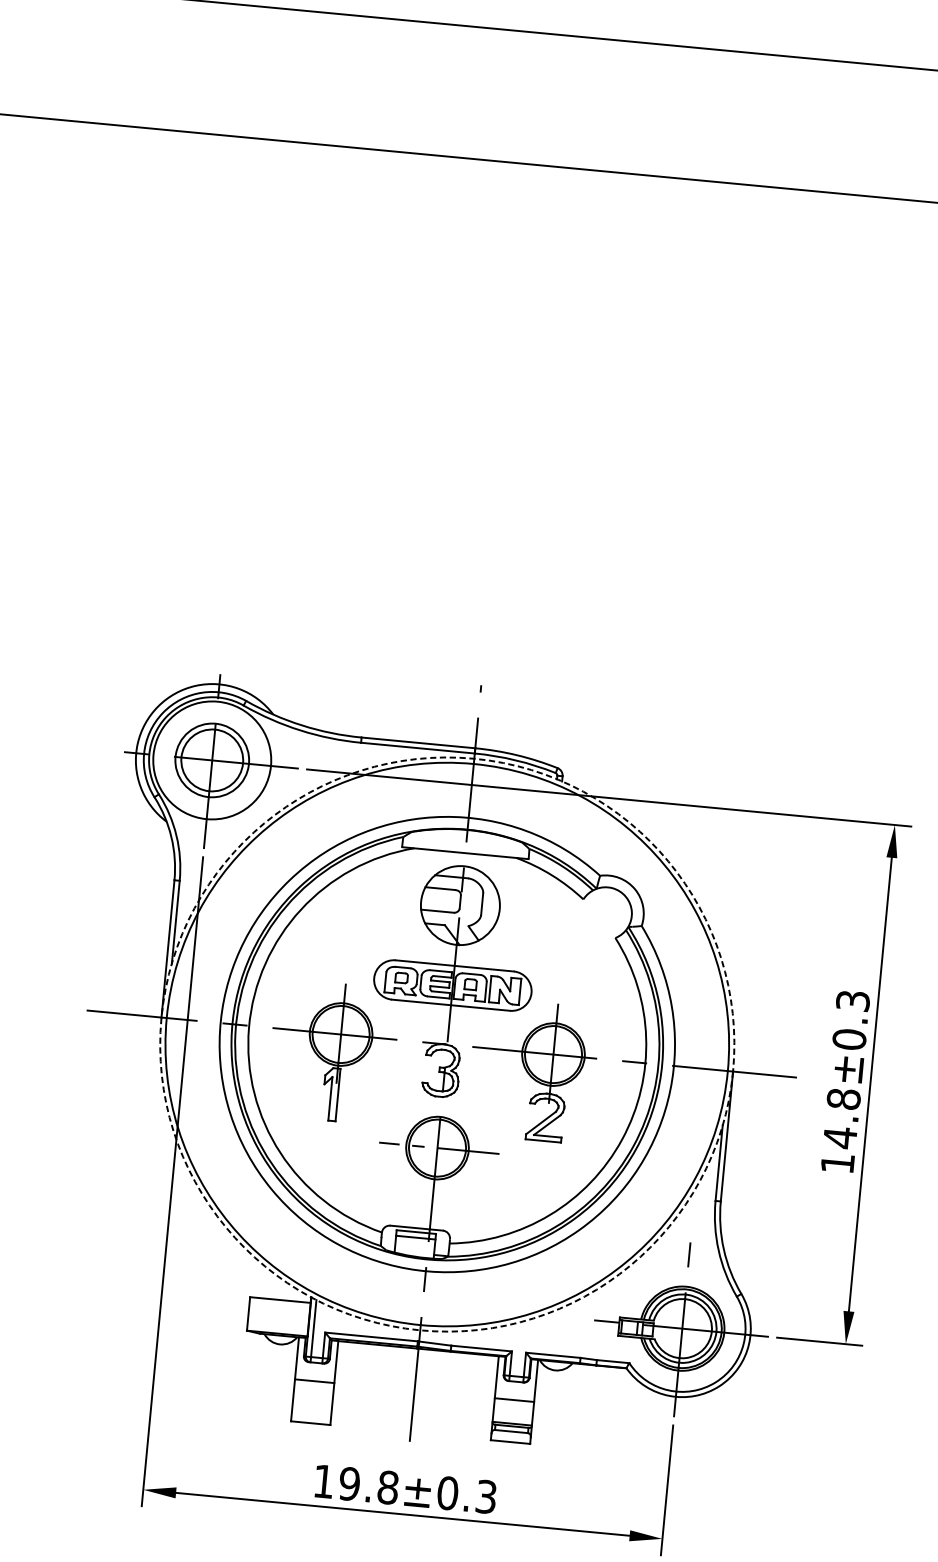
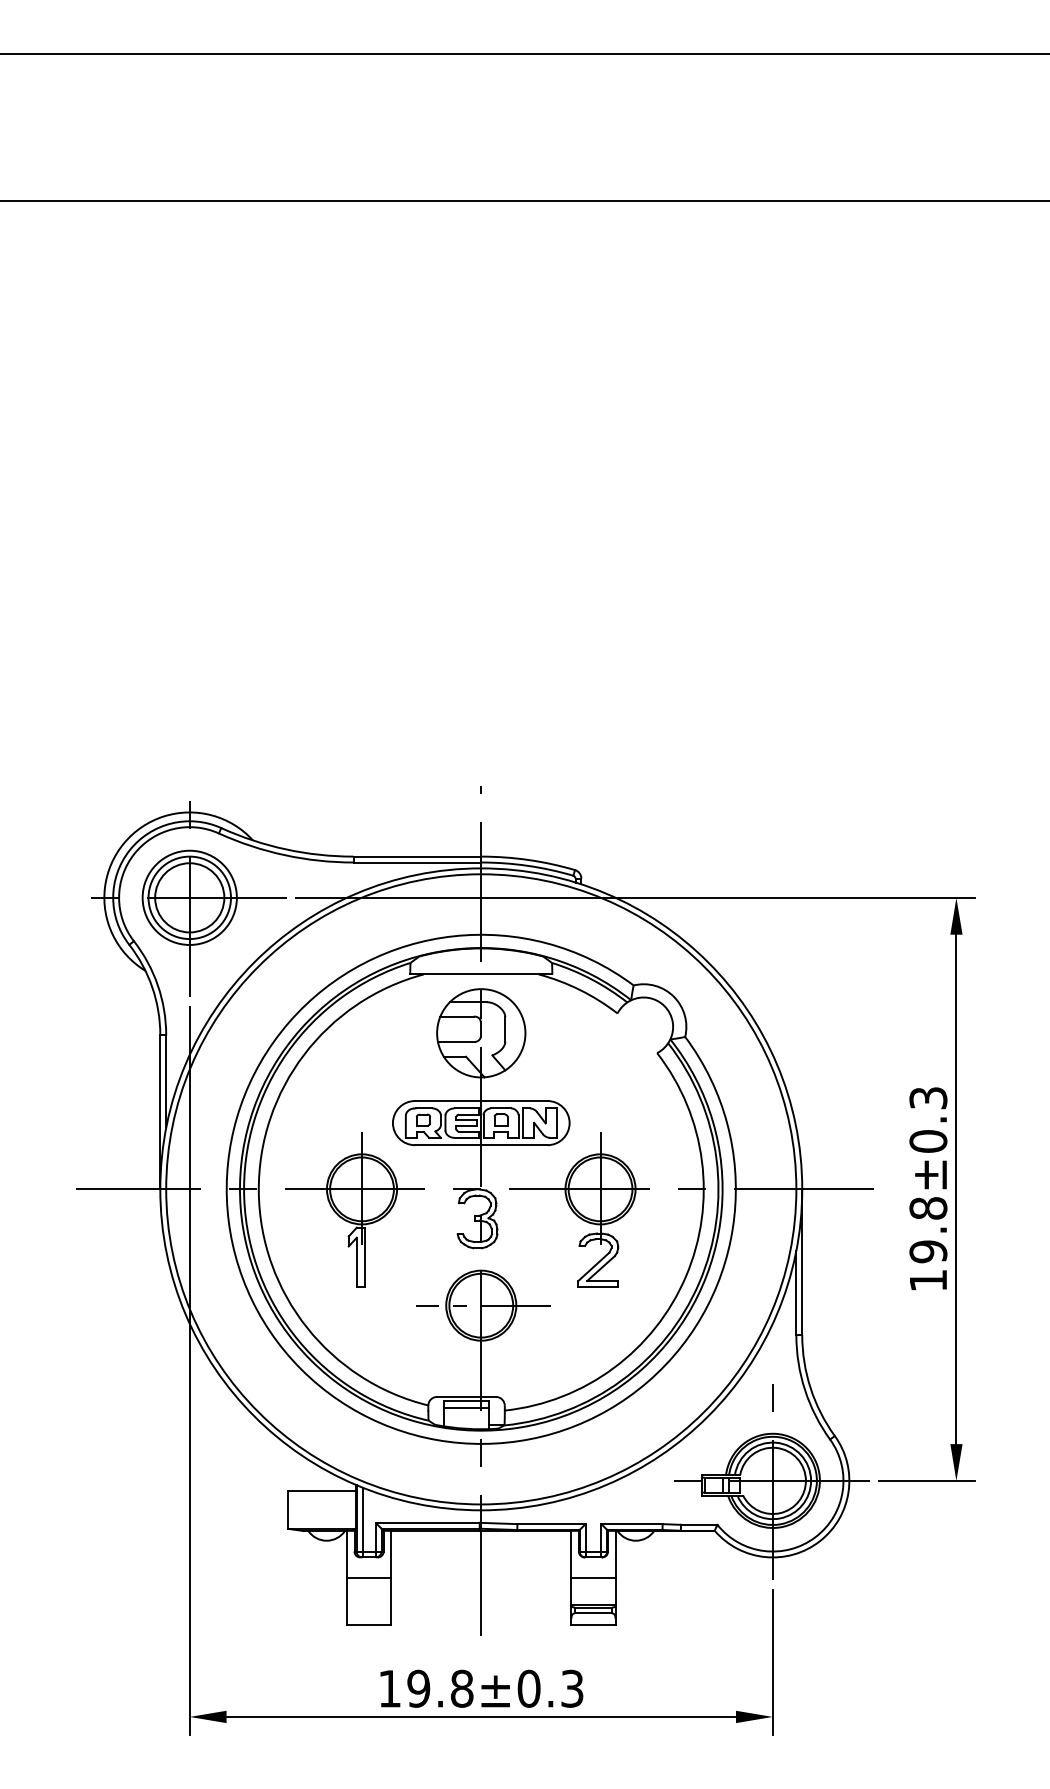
circle: (212, 760) -> (189, 897), size x0.71
circle: (447, 1044) -> (481, 1189), dashed -> solid
text: (840, 1137) -> (928, 1251), 14.8±0.3 -> 19.8±0.3

